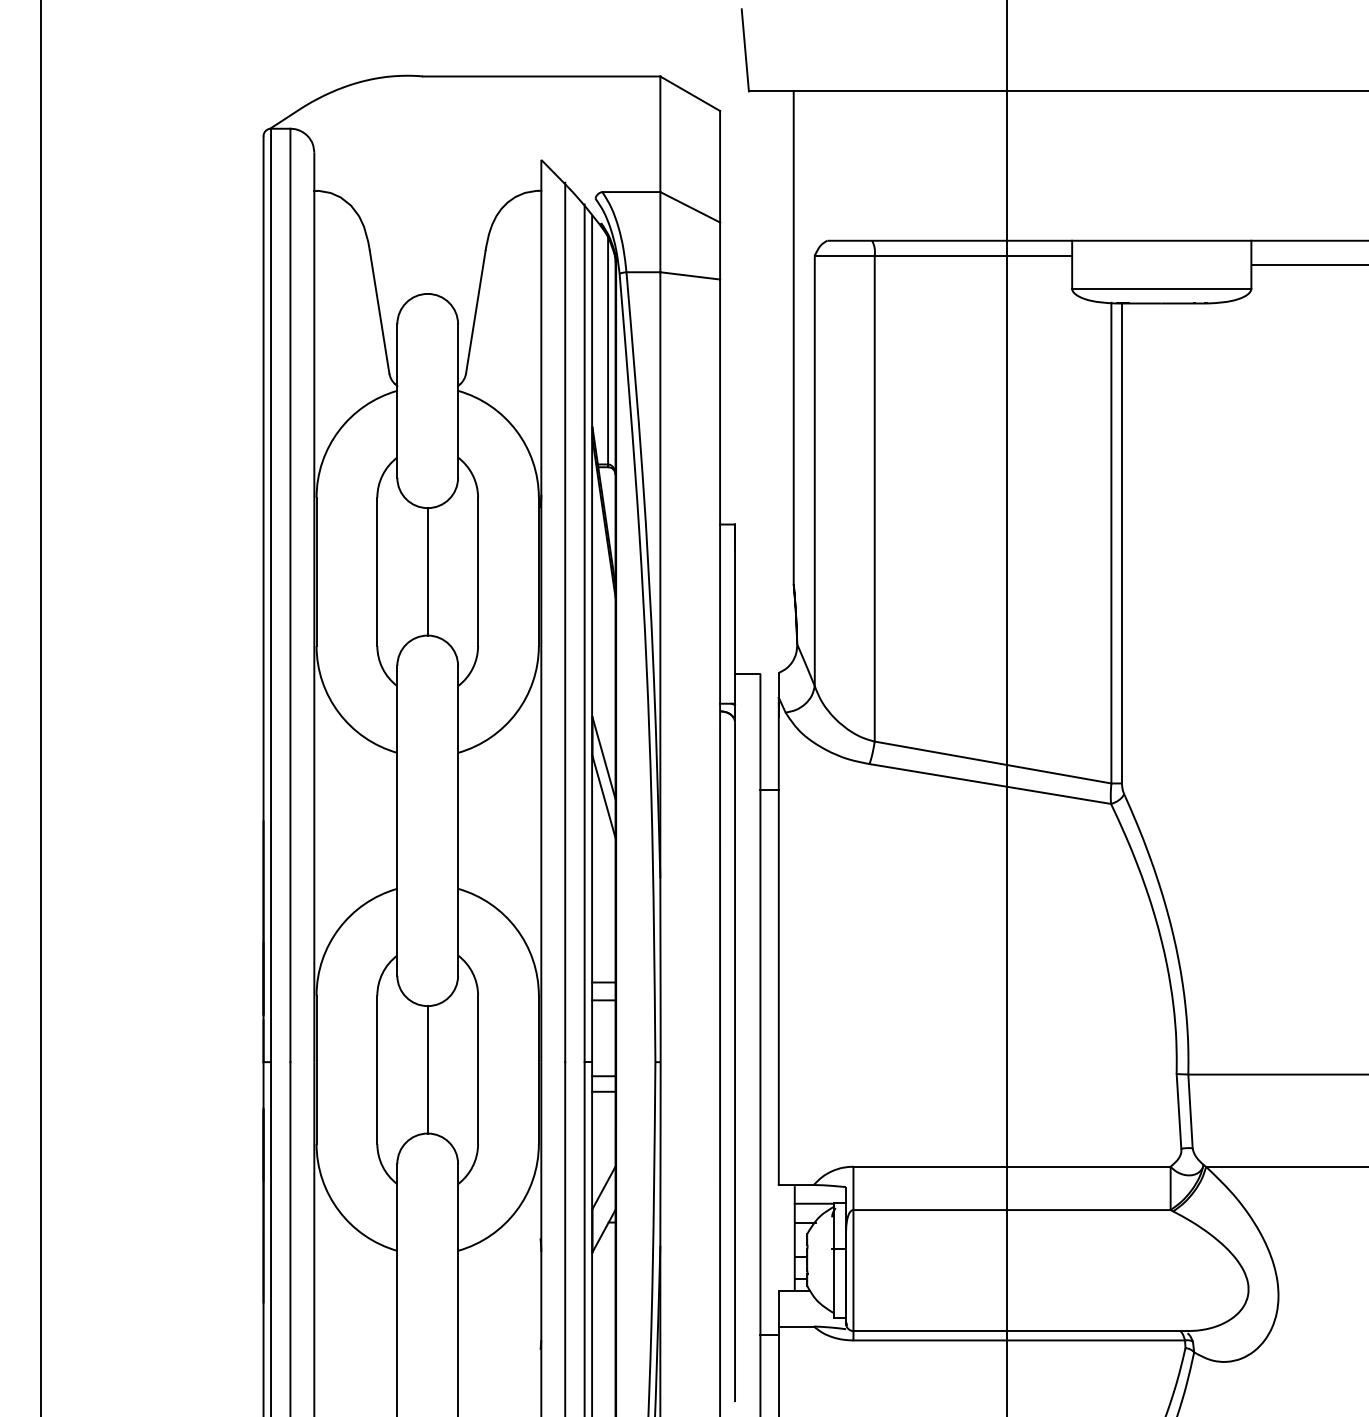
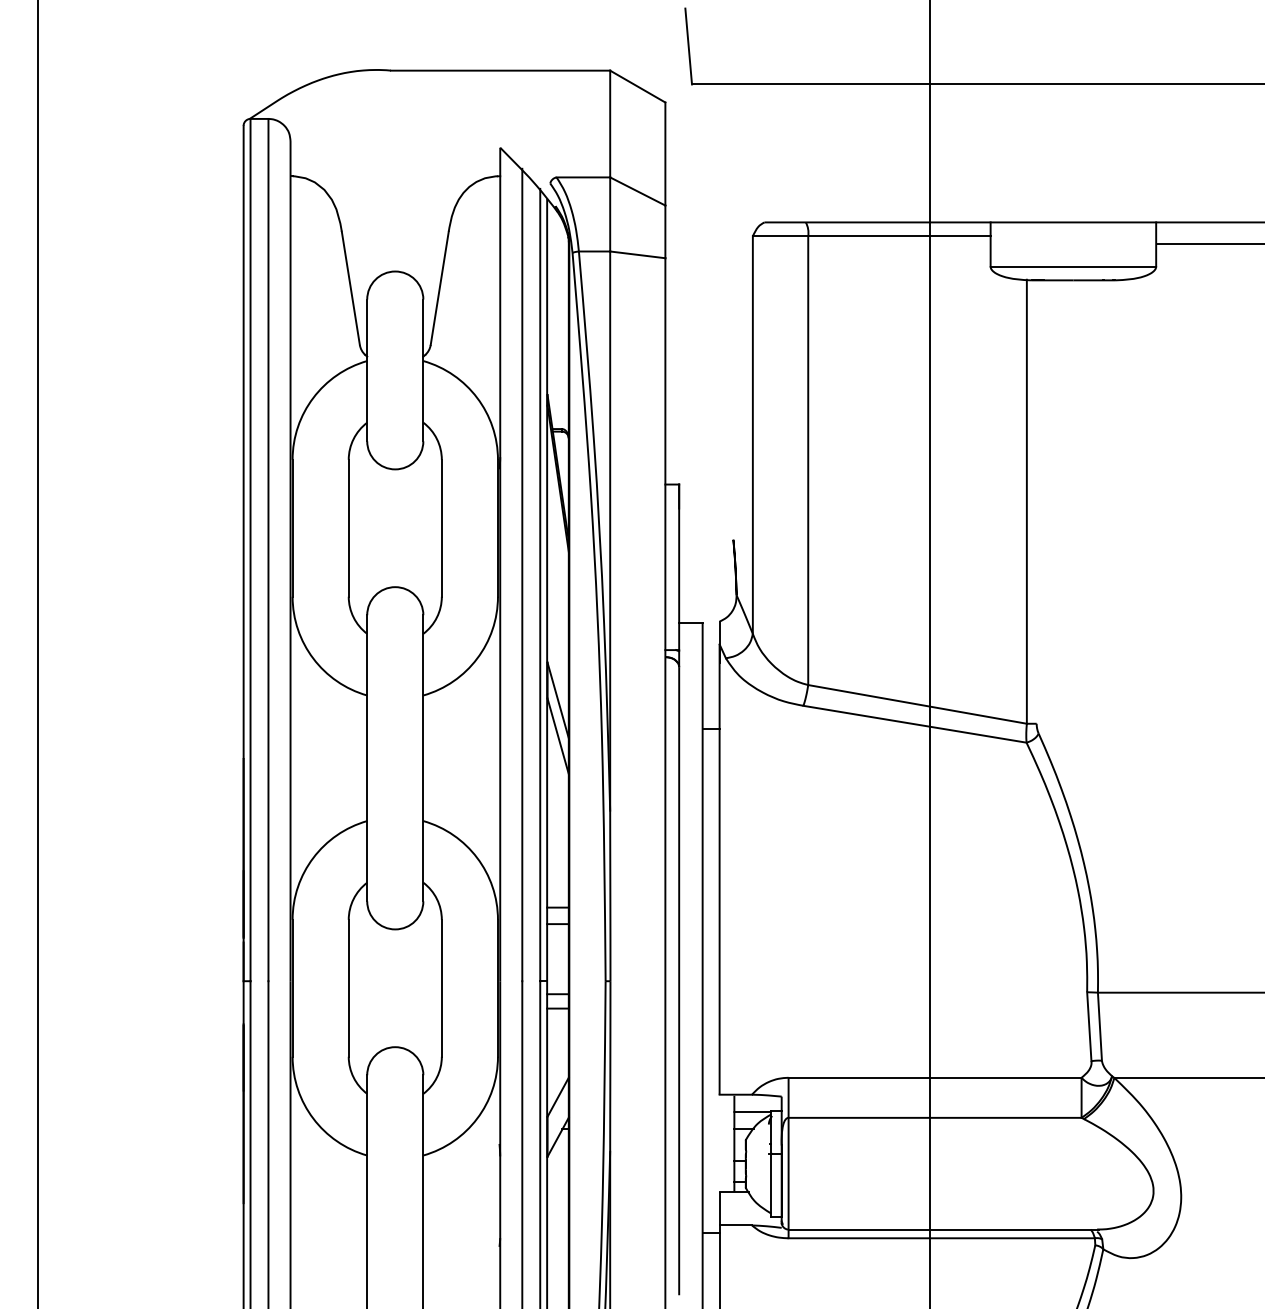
line: (793, 337) -> (733, 311), removed
line: (607, 351) -> (561, 324), removed
line: (1121, 542) -> (1036, 501), removed
line: (427, 572) -> (395, 528), removed
line: (427, 1070) -> (395, 988), removed

